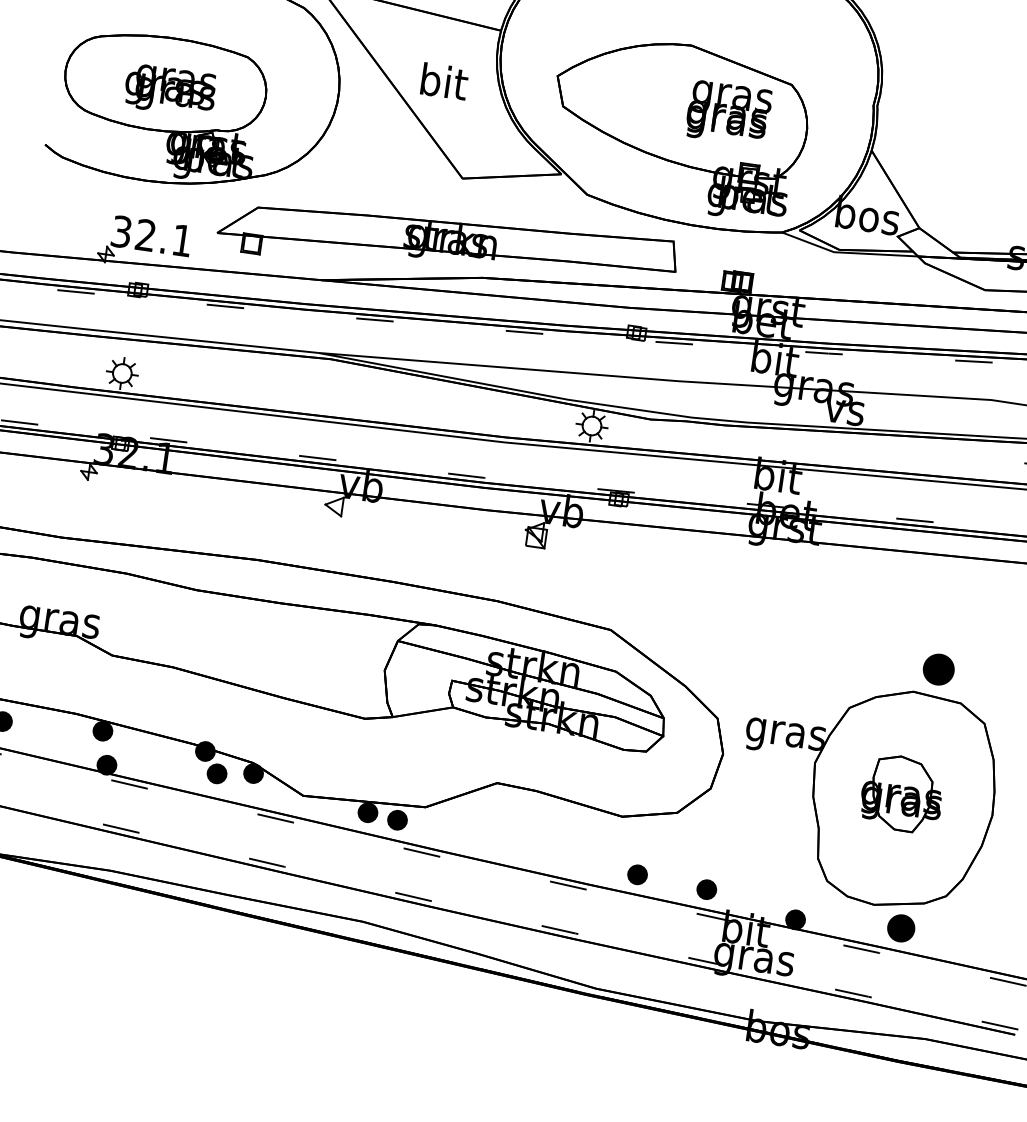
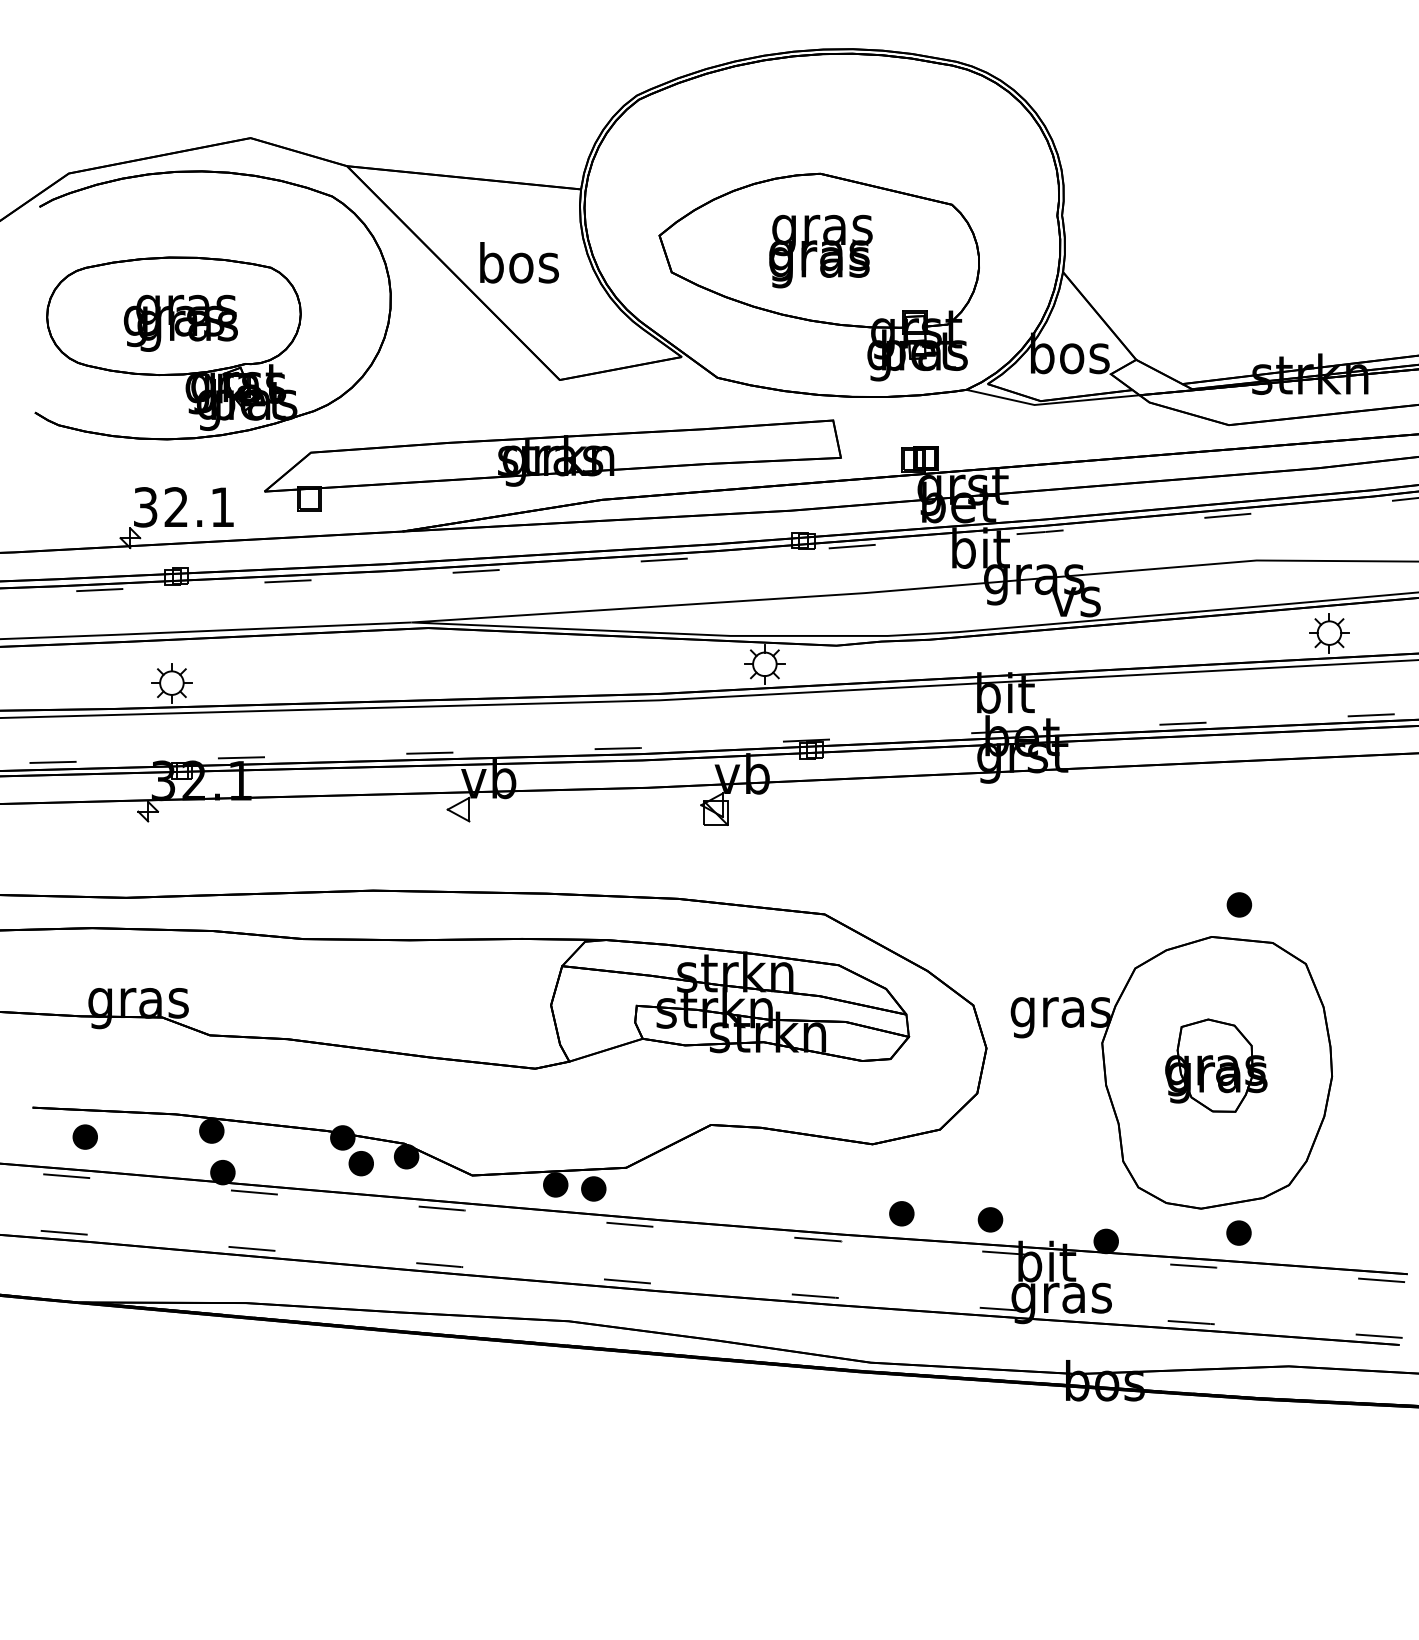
text: (444, 81) -> (519, 262), bit -> bos
text: (728, 113) -> (820, 251), moved
part: (938, 669) -> (1239, 904), size x0.62
part: (900, 927) -> (1238, 1232), size x0.71

